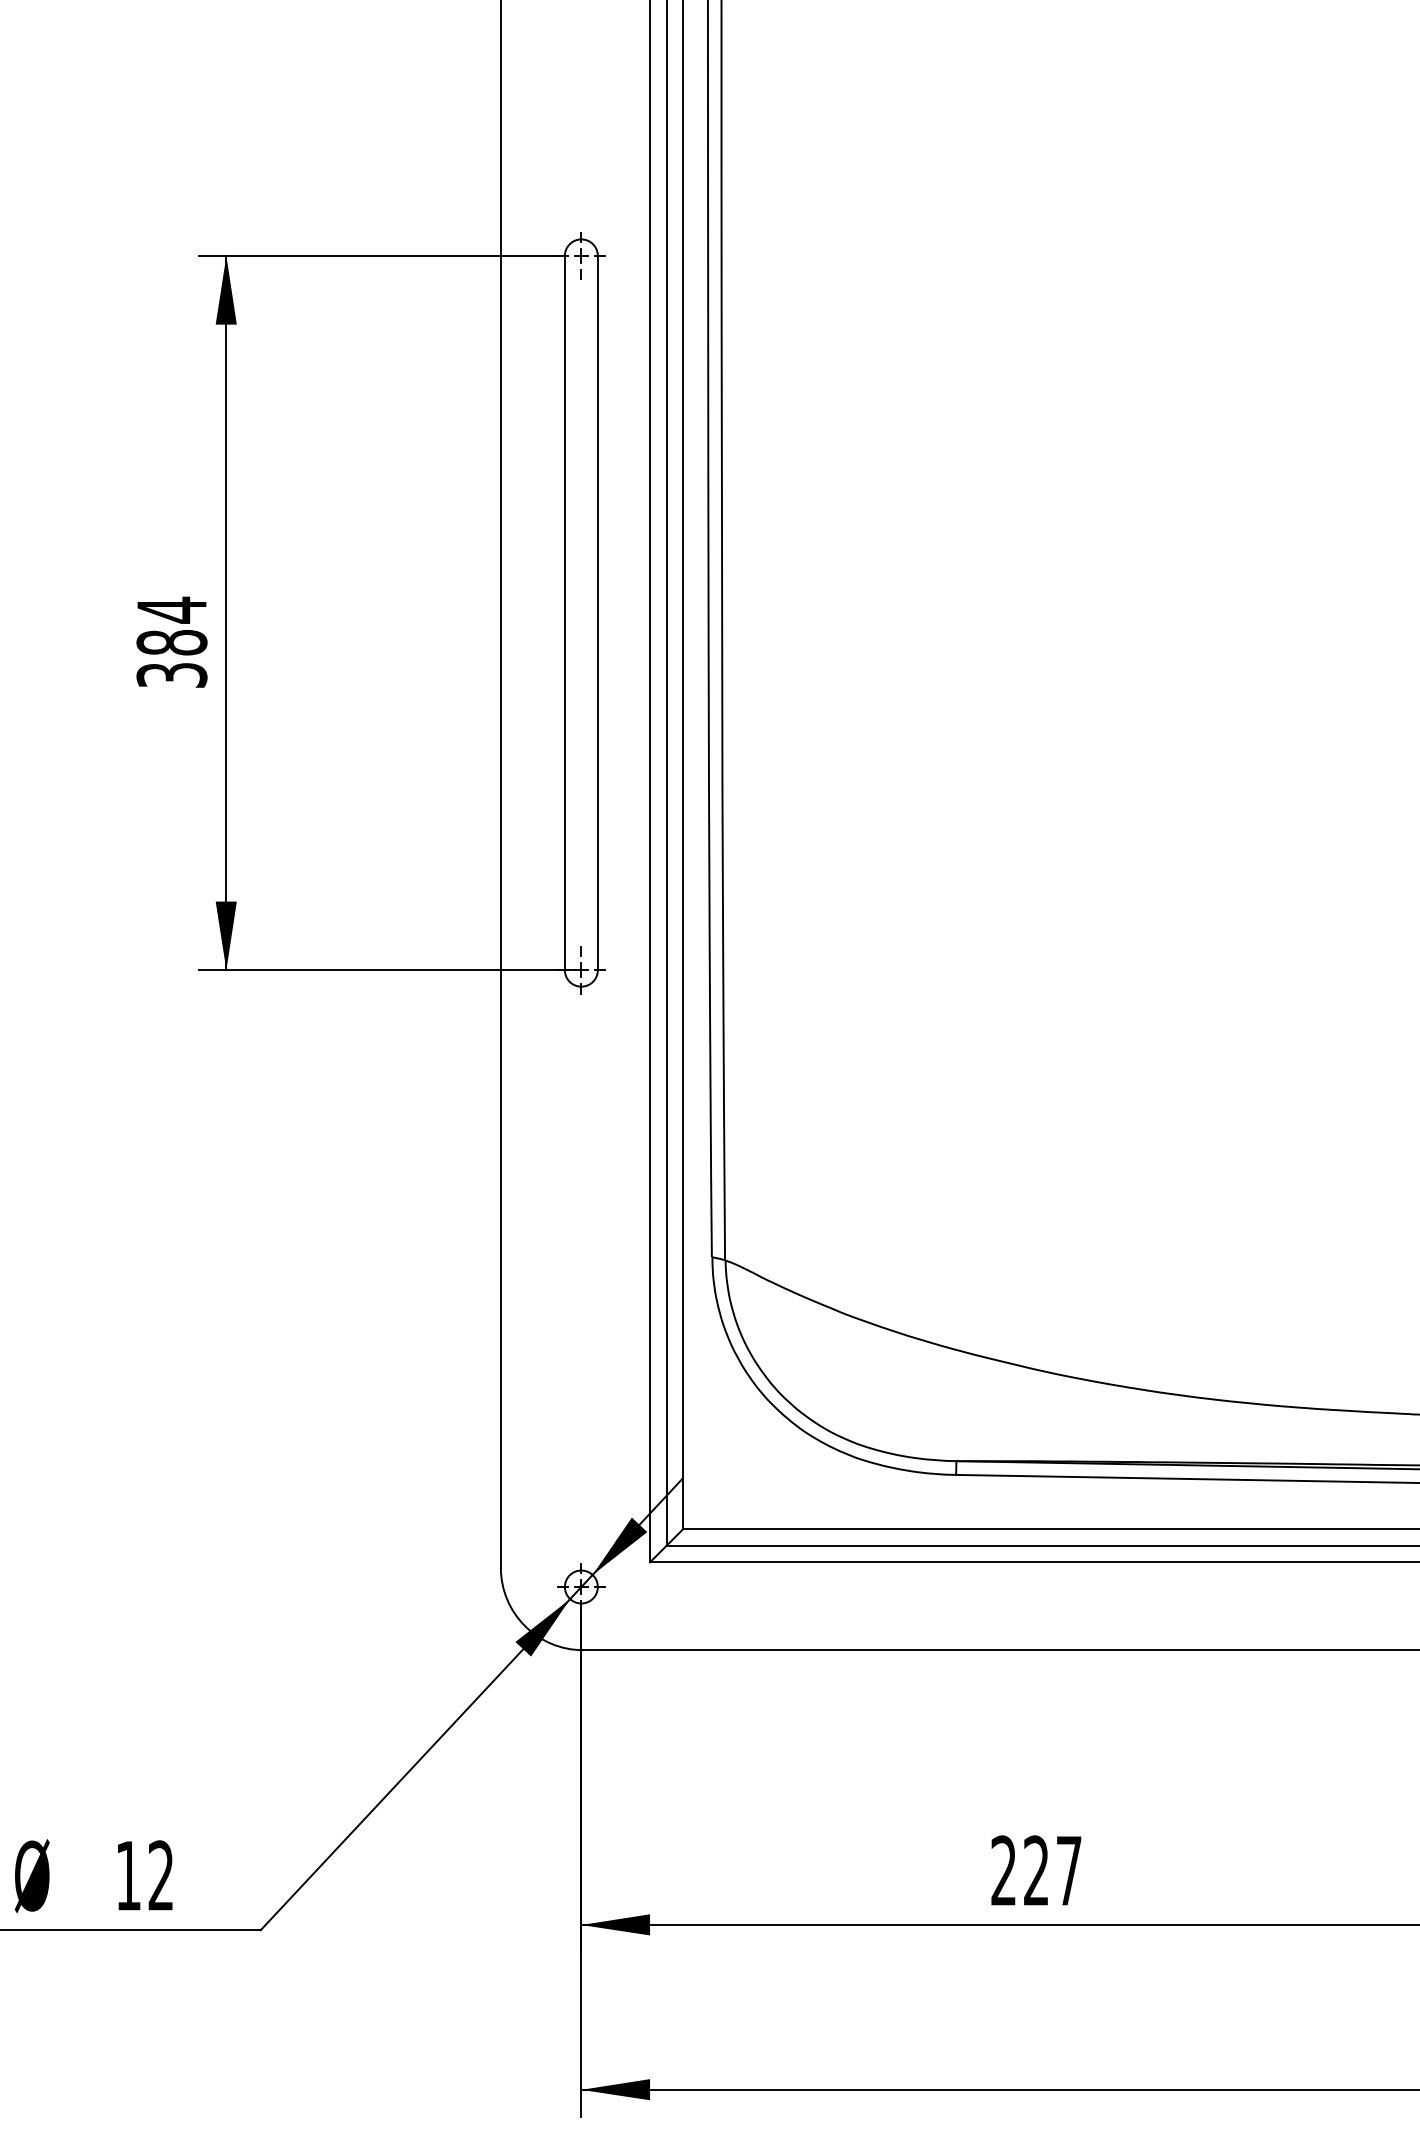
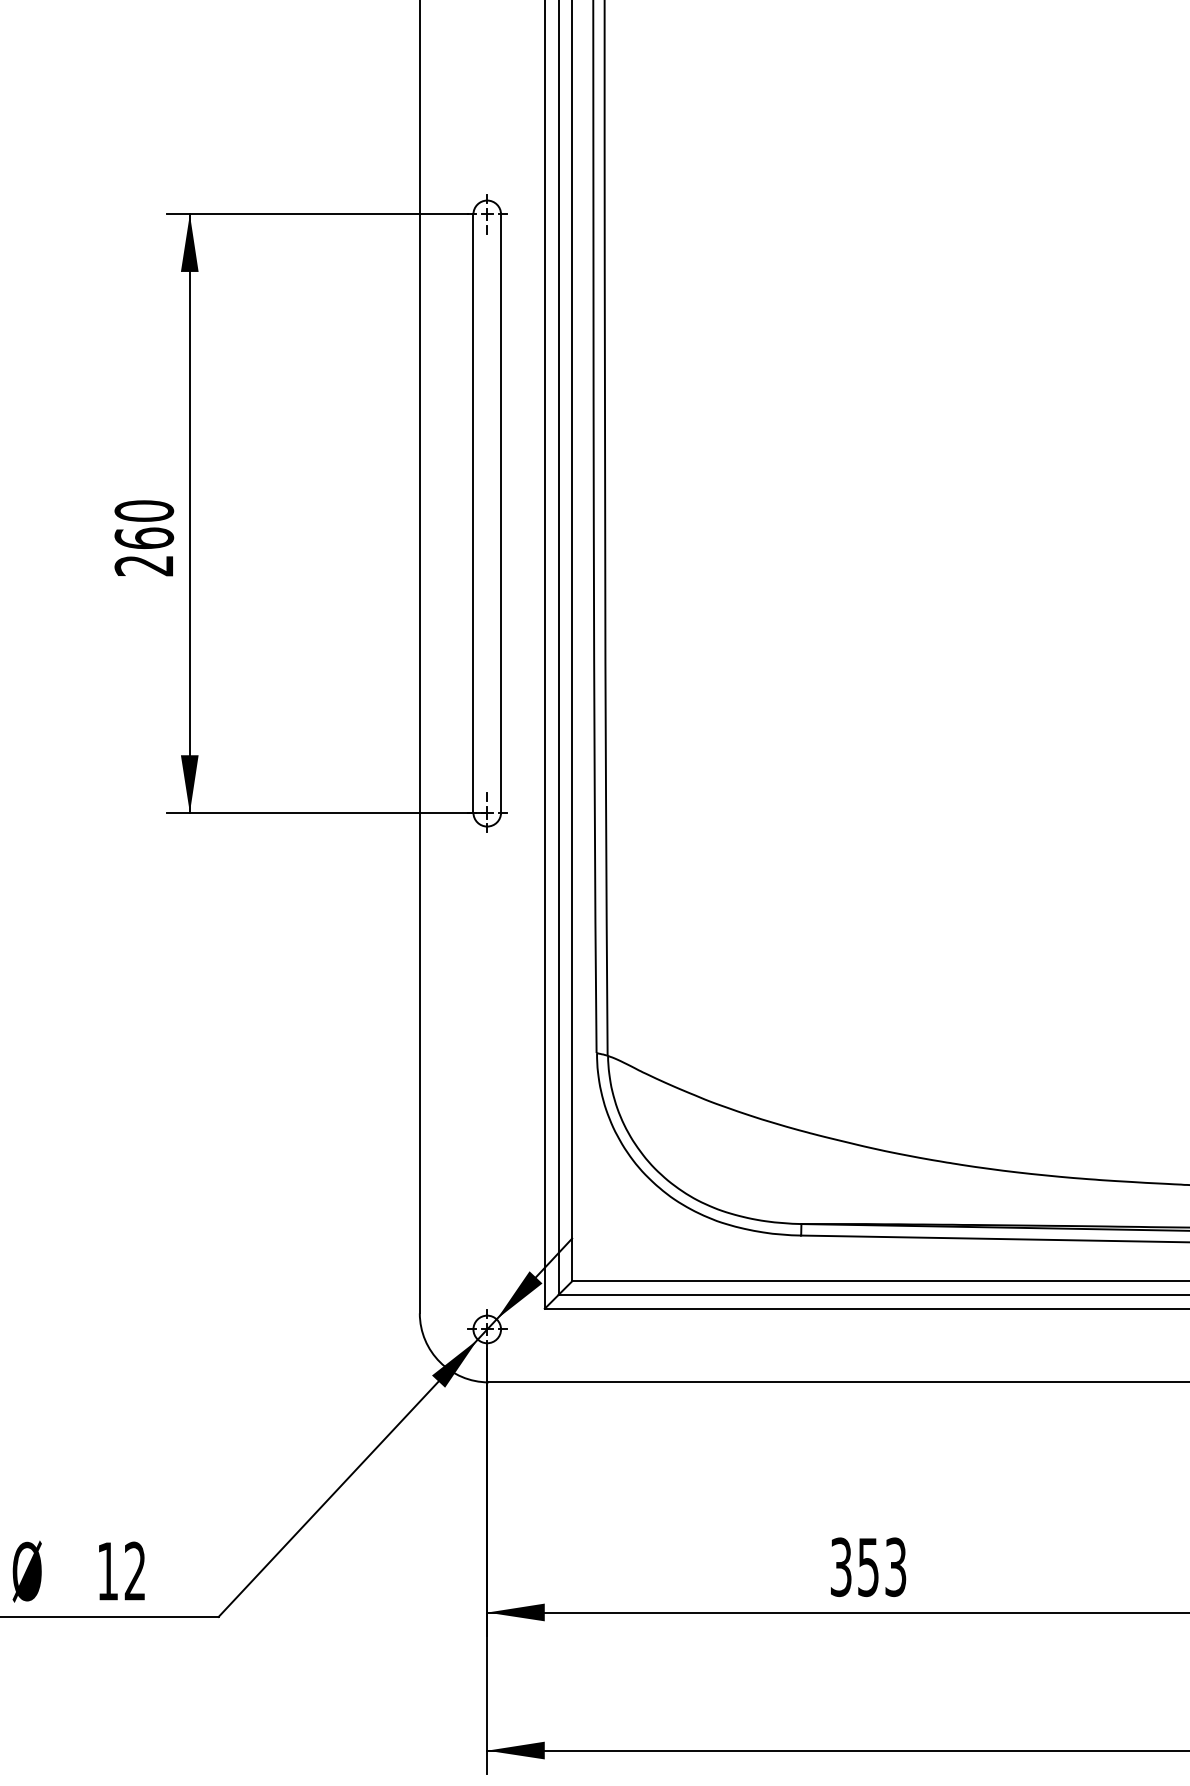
text: (171, 641) -> (143, 537), 384 -> 260
text: (1036, 1870) -> (868, 1566), 227 -> 353

